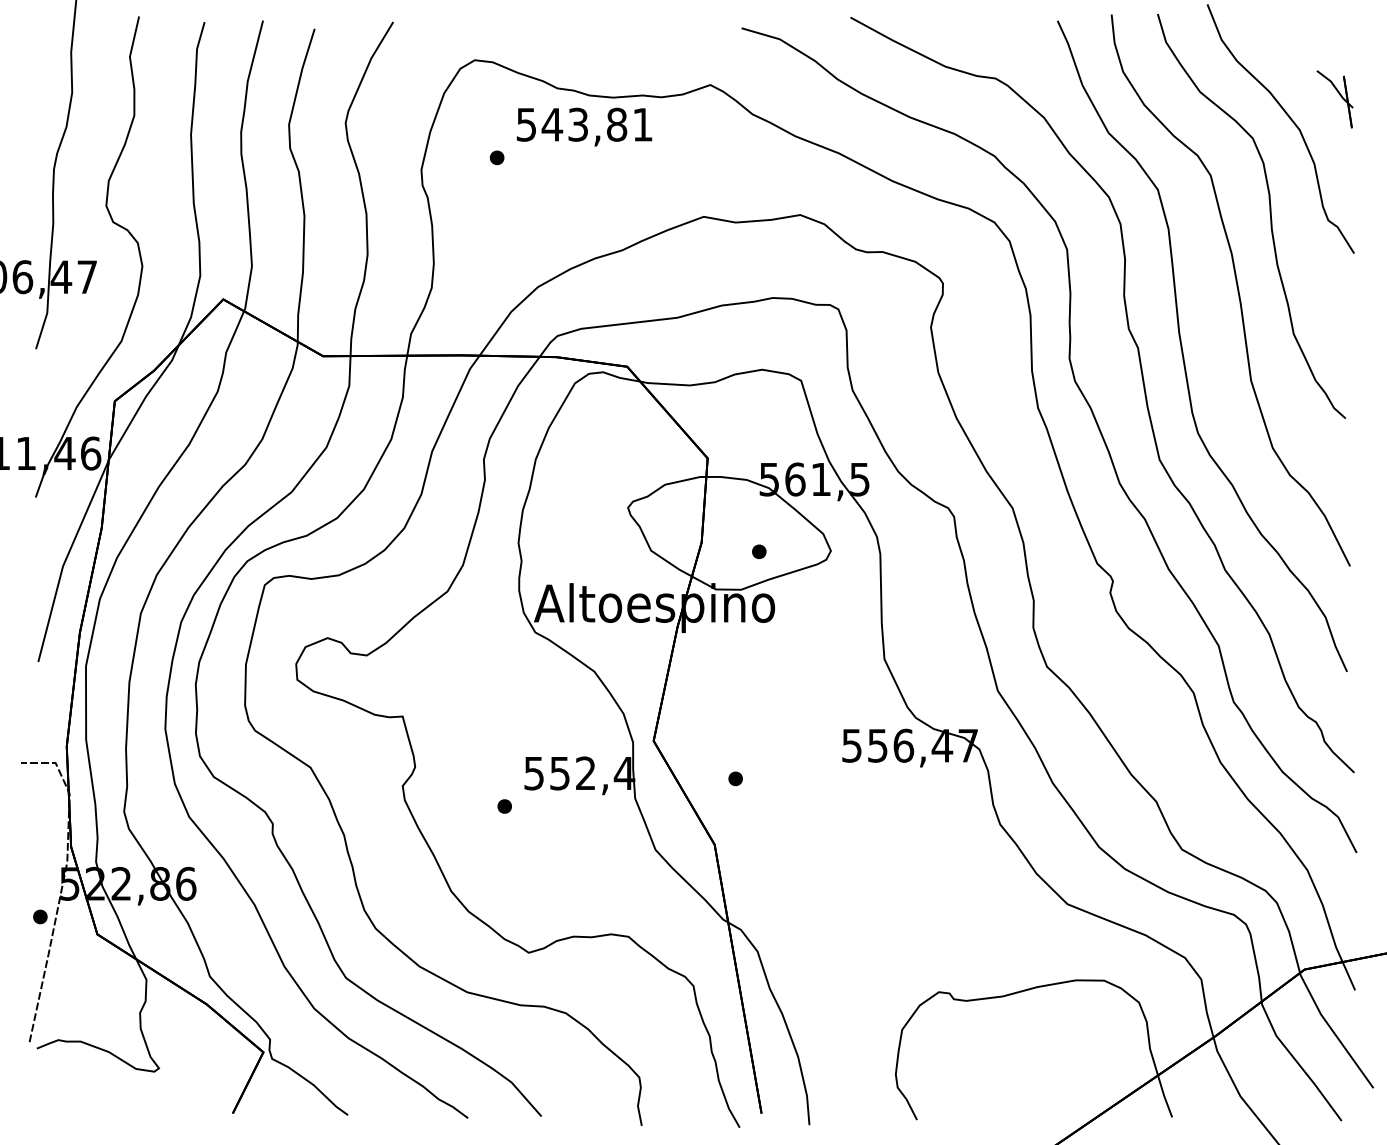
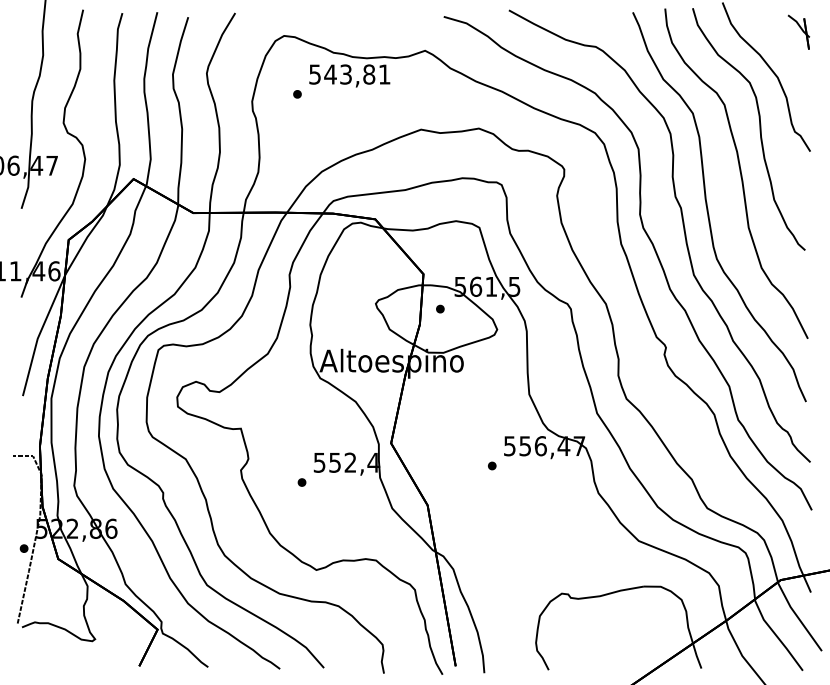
part: (1335, 97) -> (799, 31), moved
part: (759, 550) -> (440, 308), moved
part: (736, 778) -> (492, 465), moved

